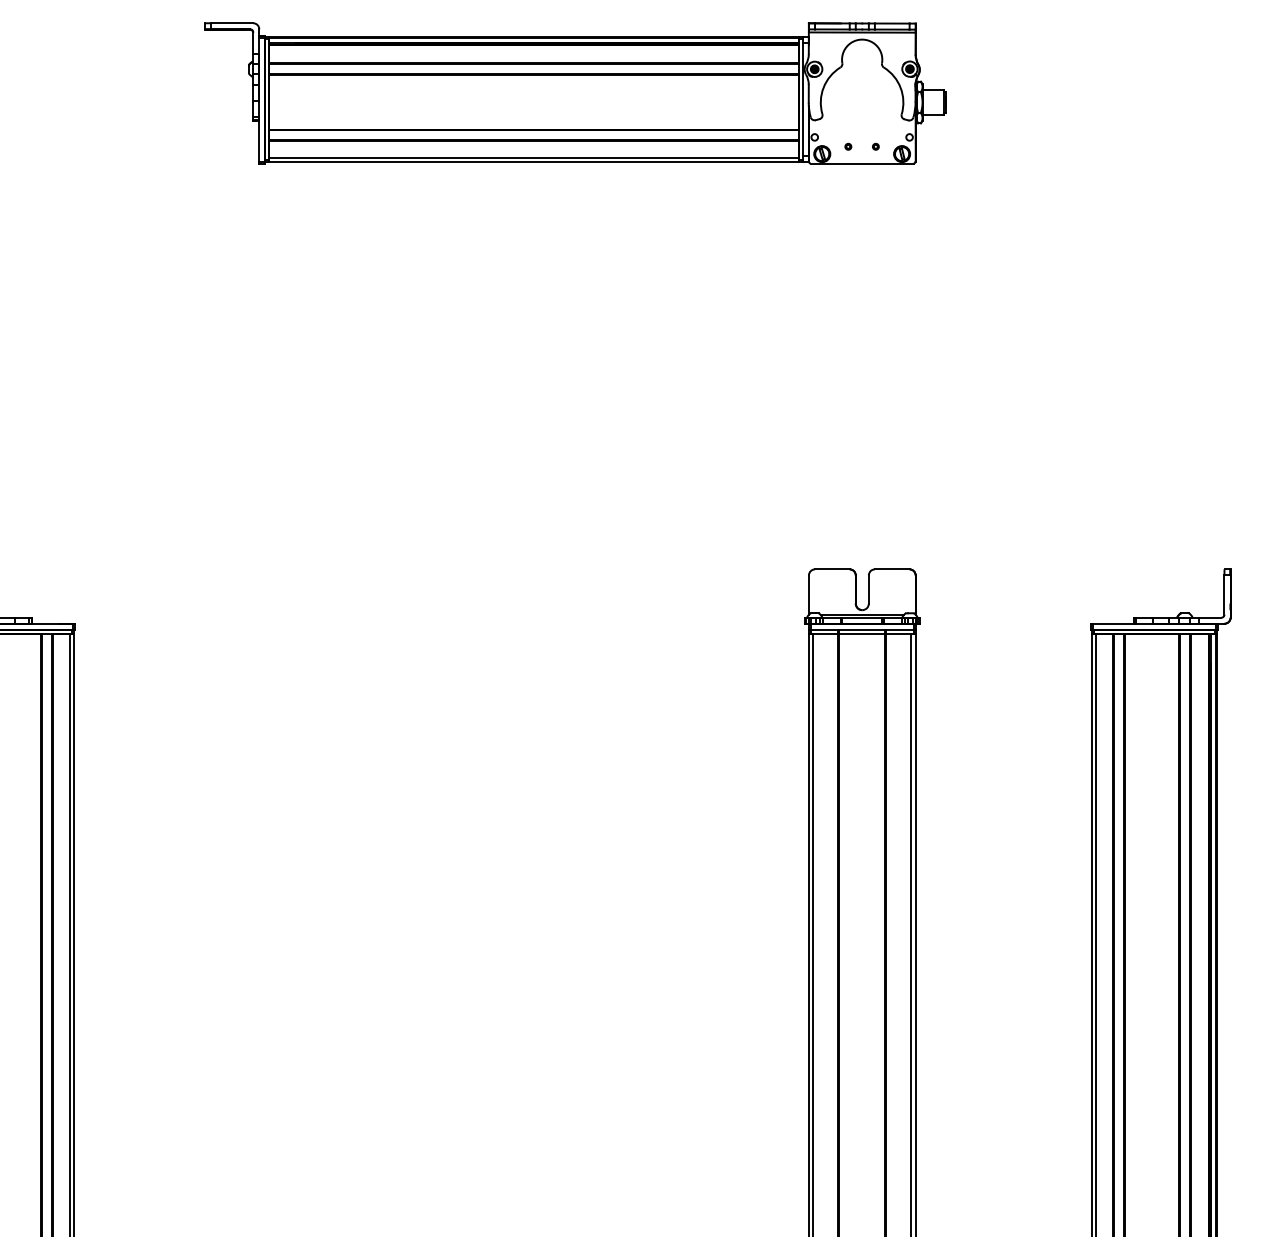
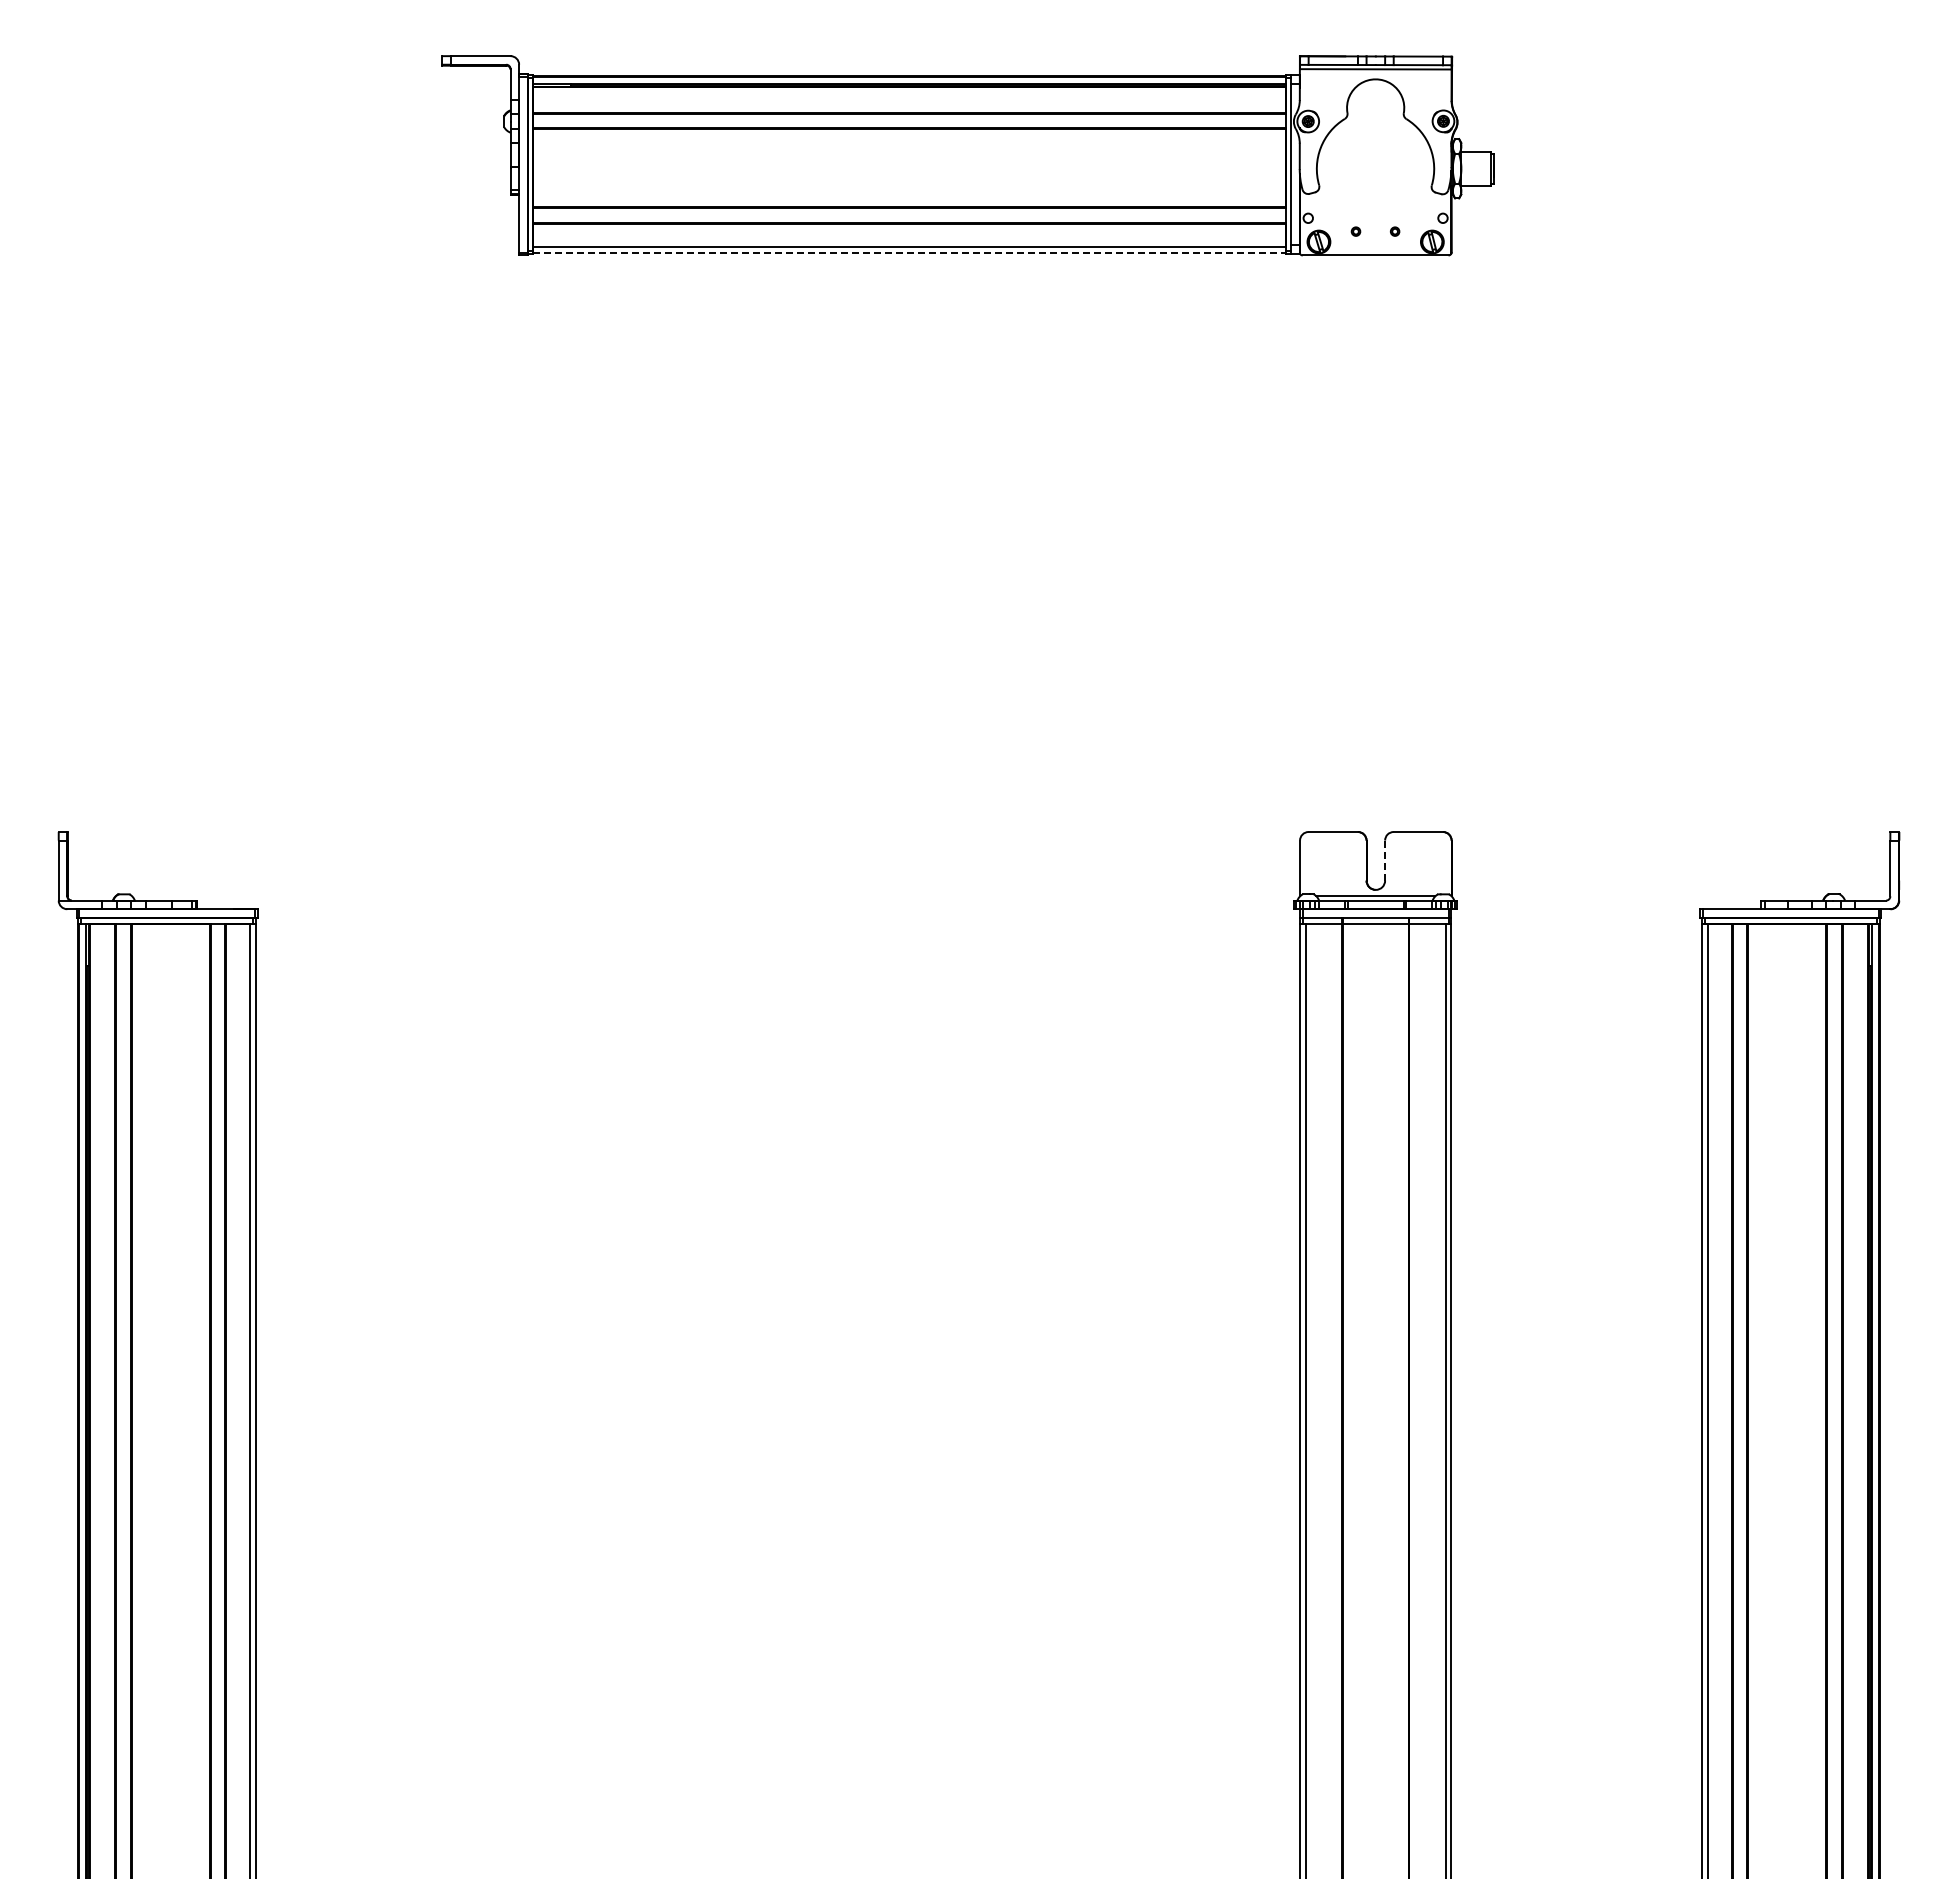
line: (534, 162) -> (910, 253), solid -> dashed
line: (869, 589) -> (1385, 860), solid -> dashed

